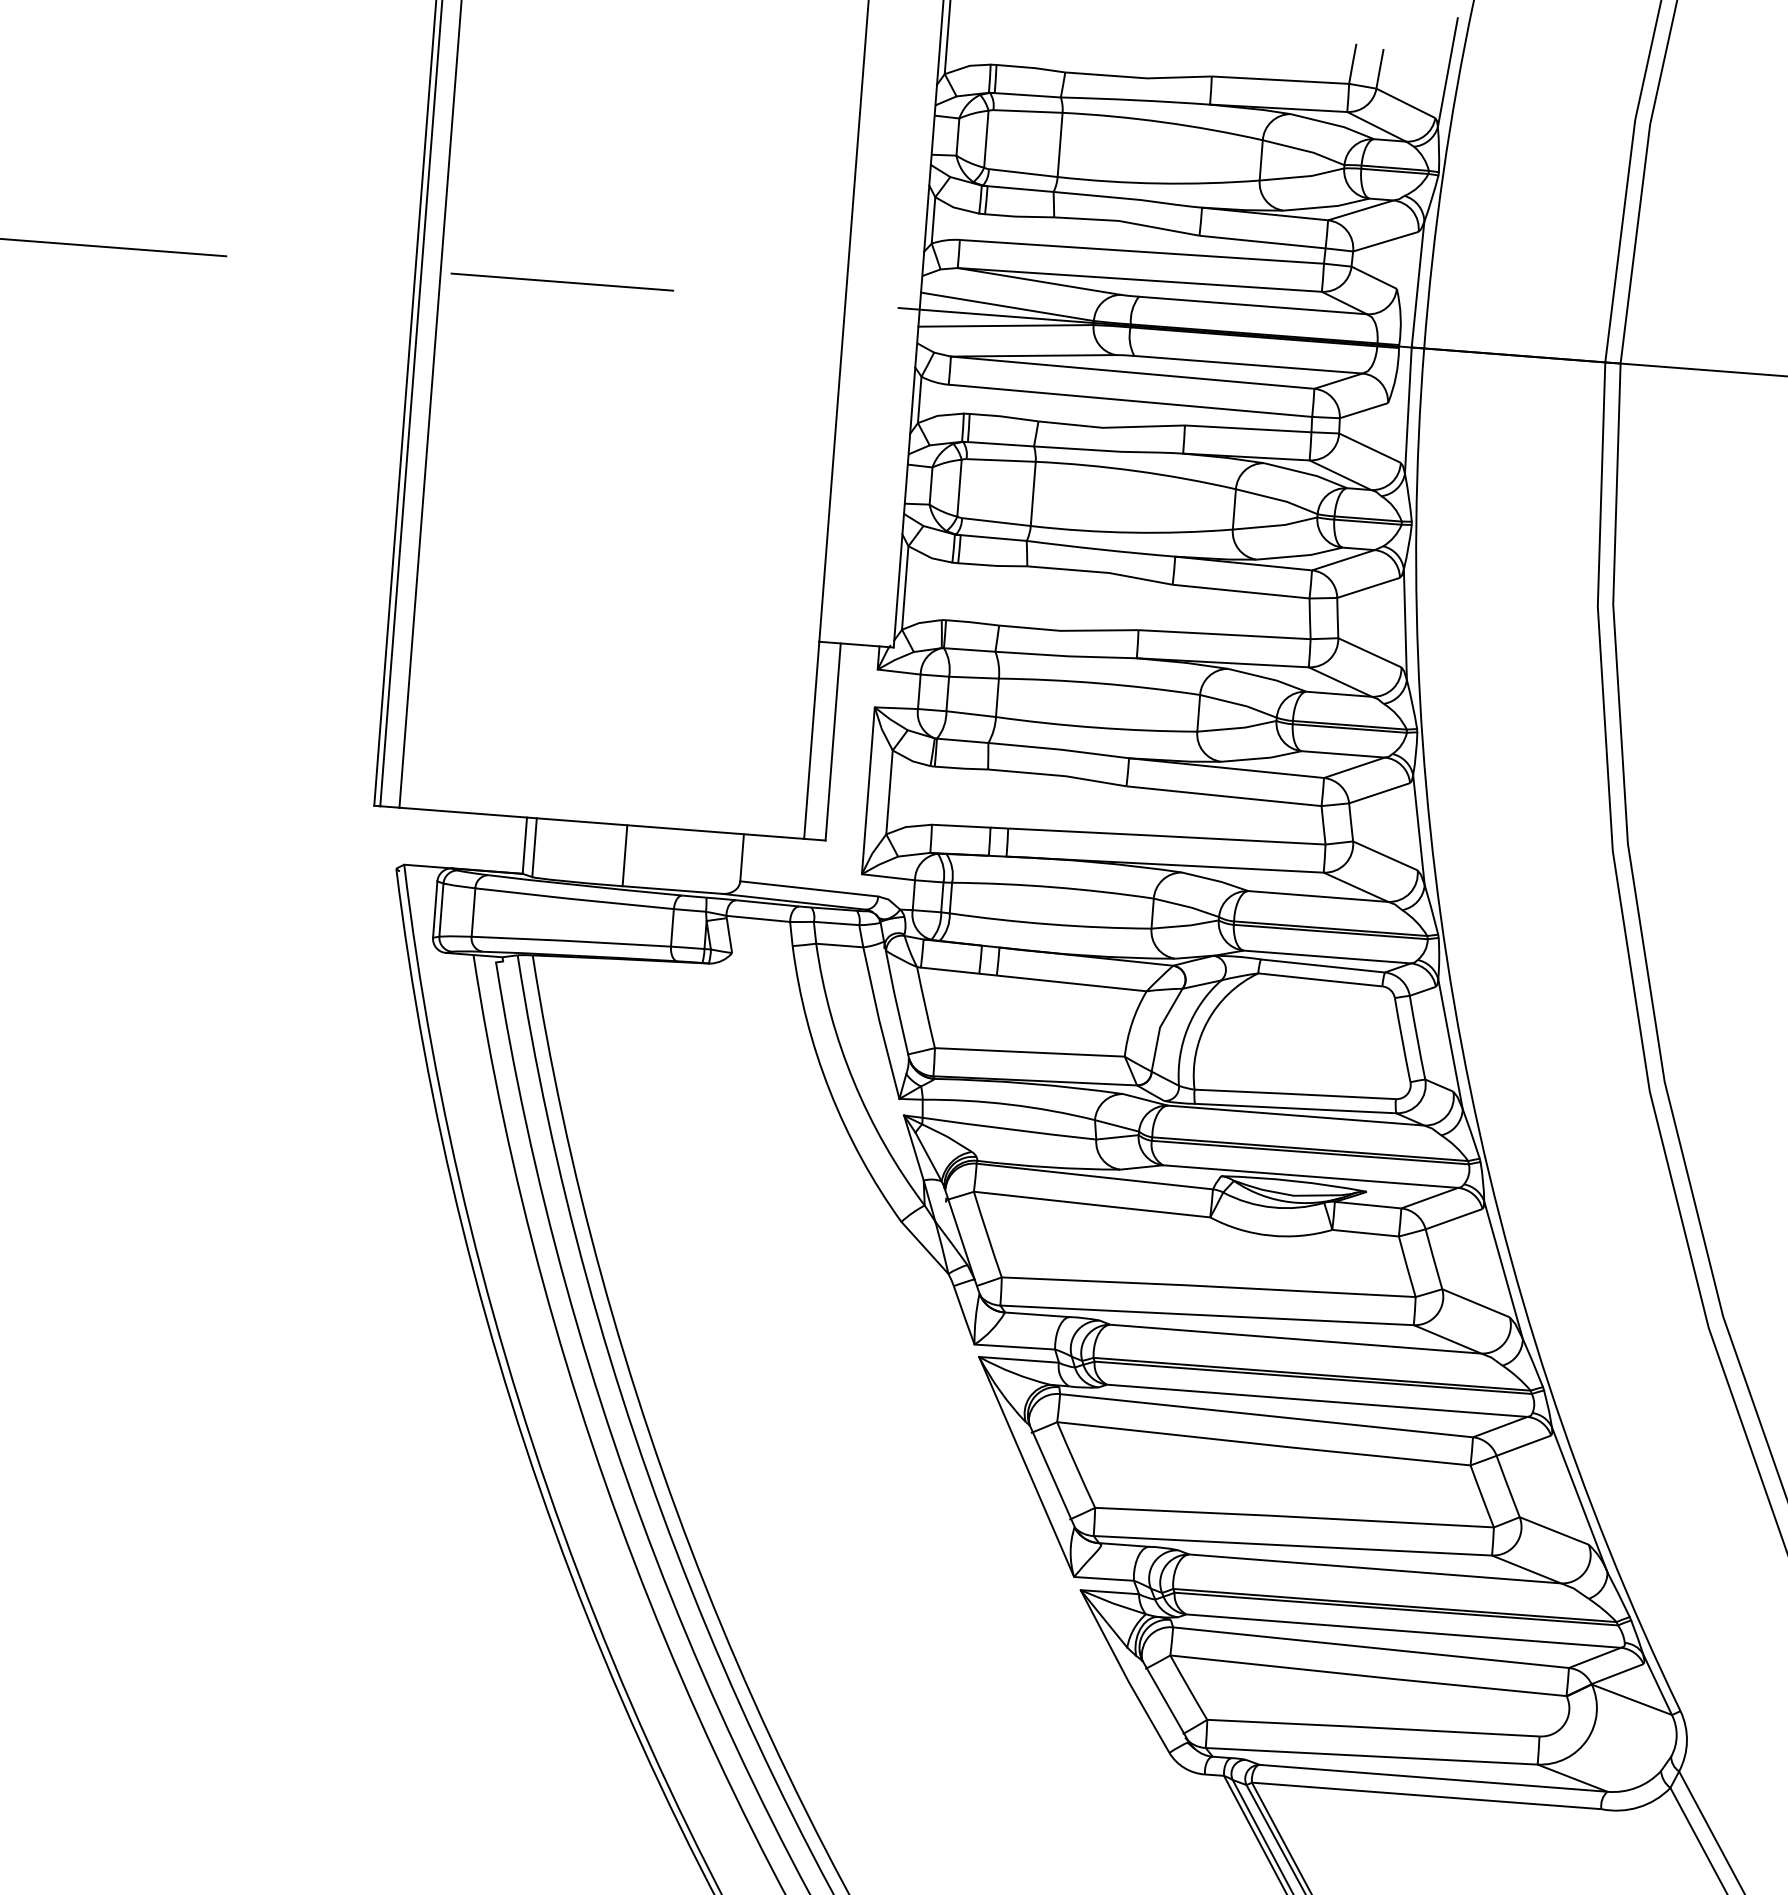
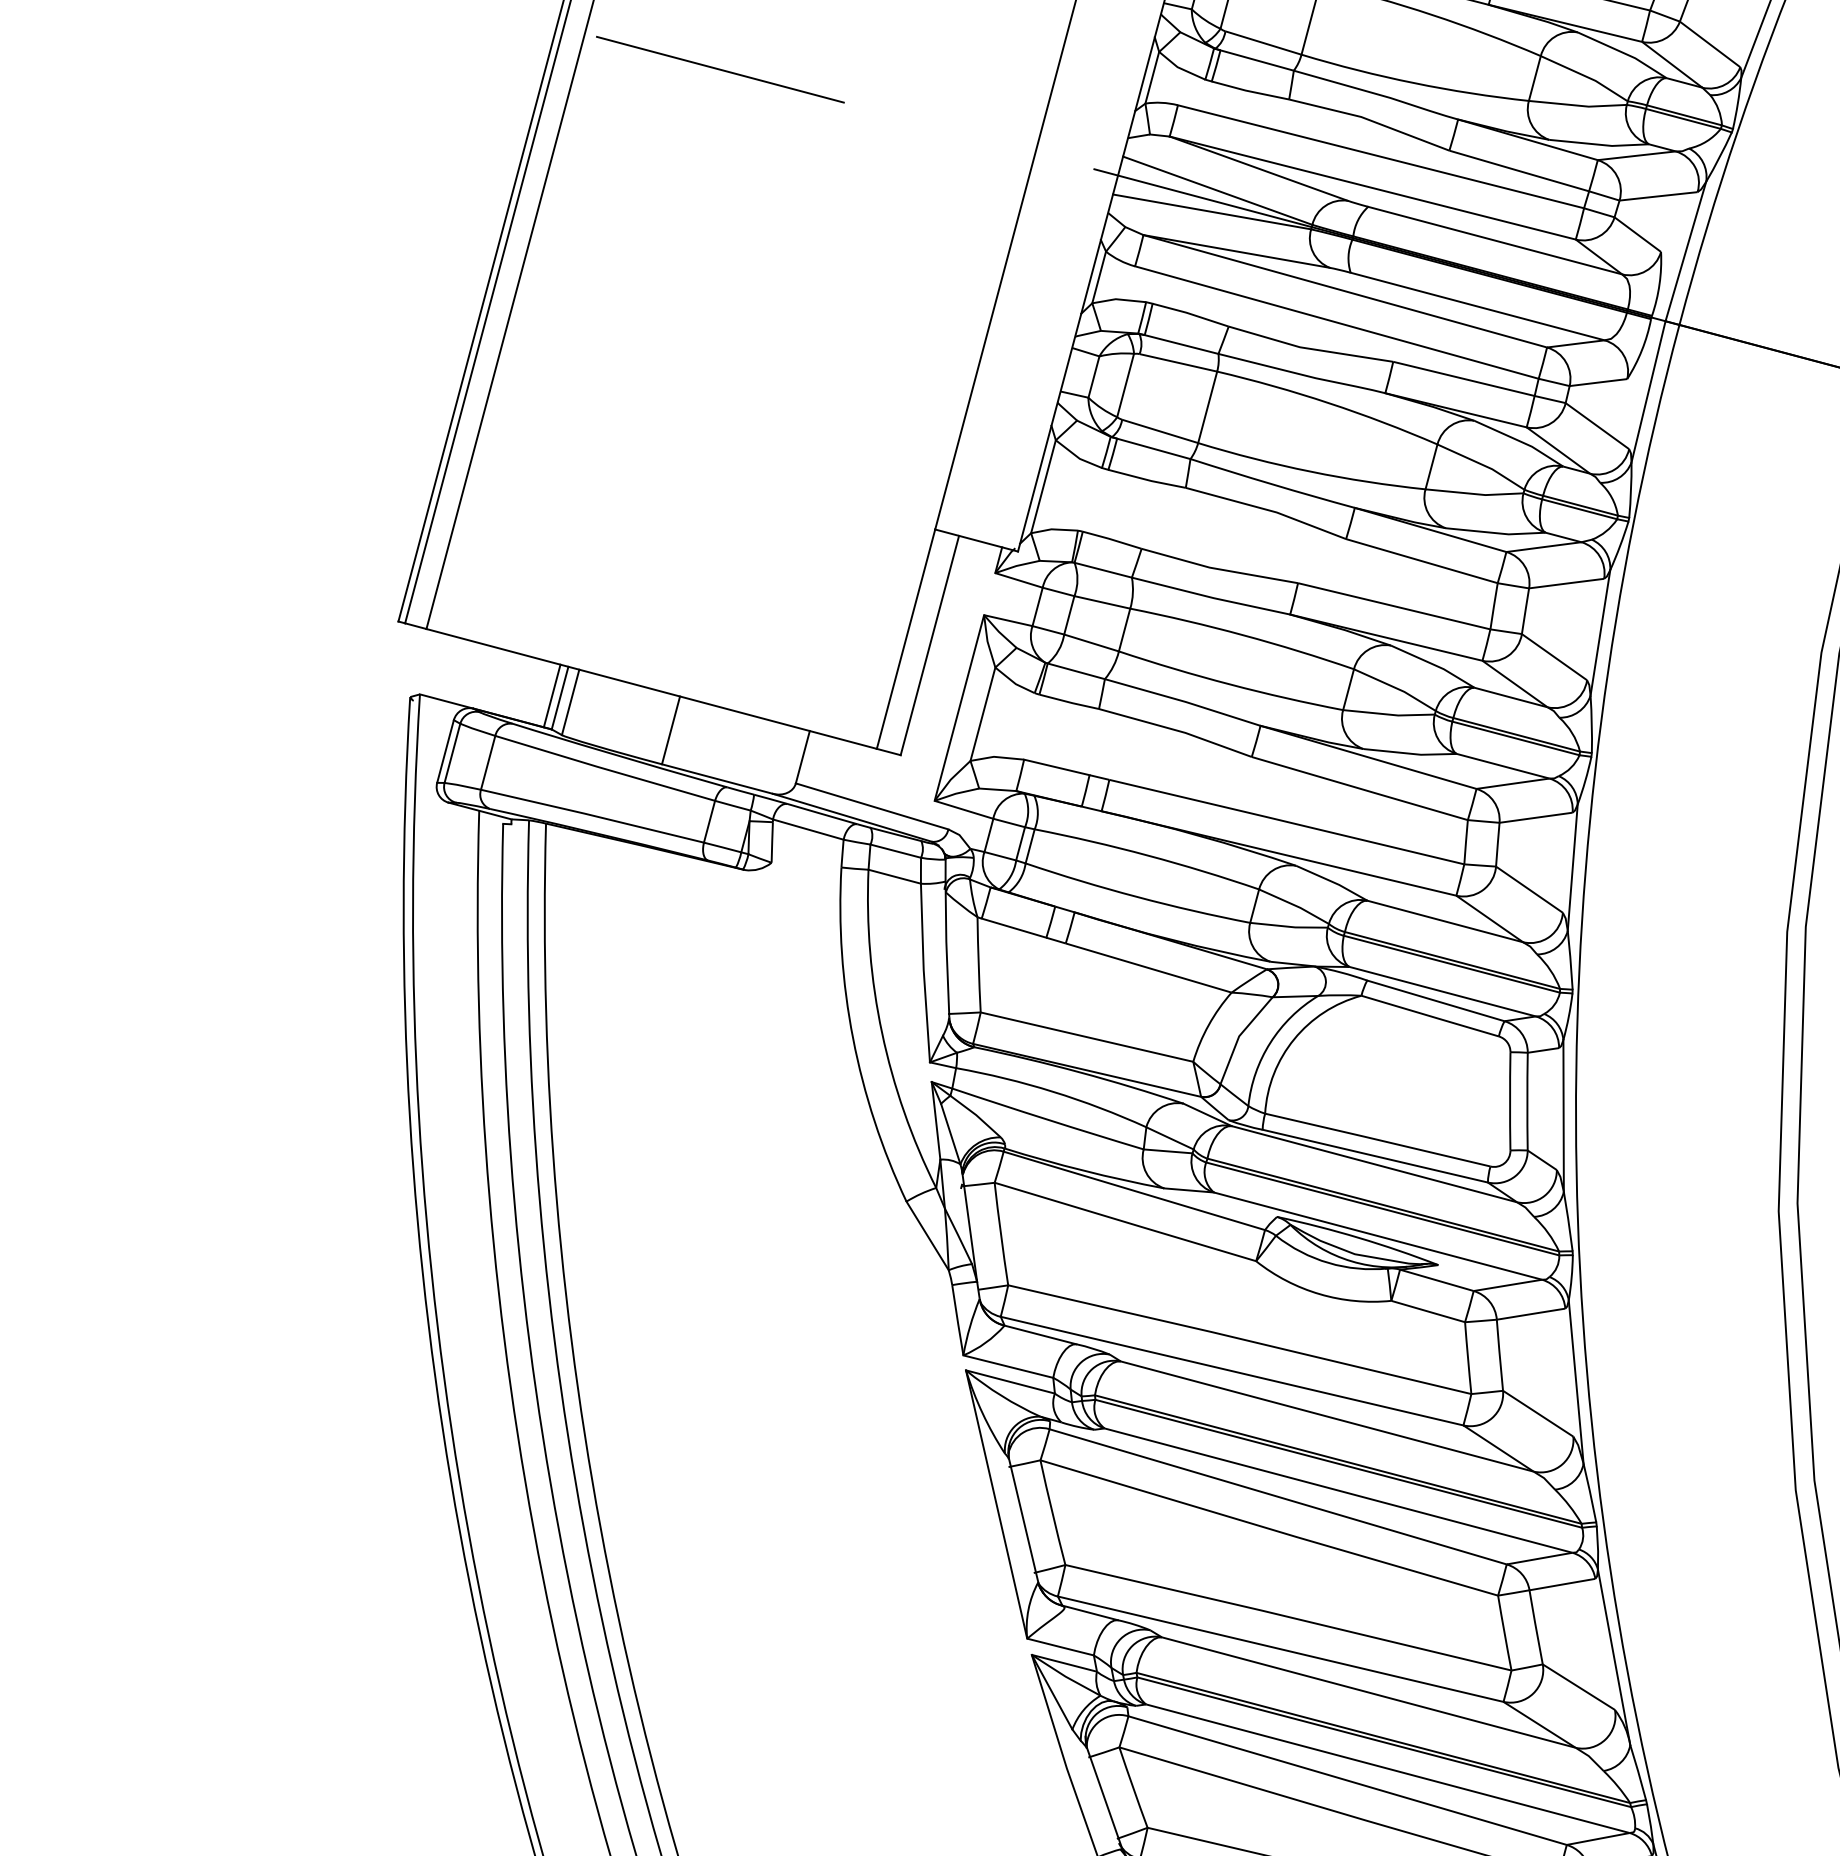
line: (517, 845) -> (551, 696), added

